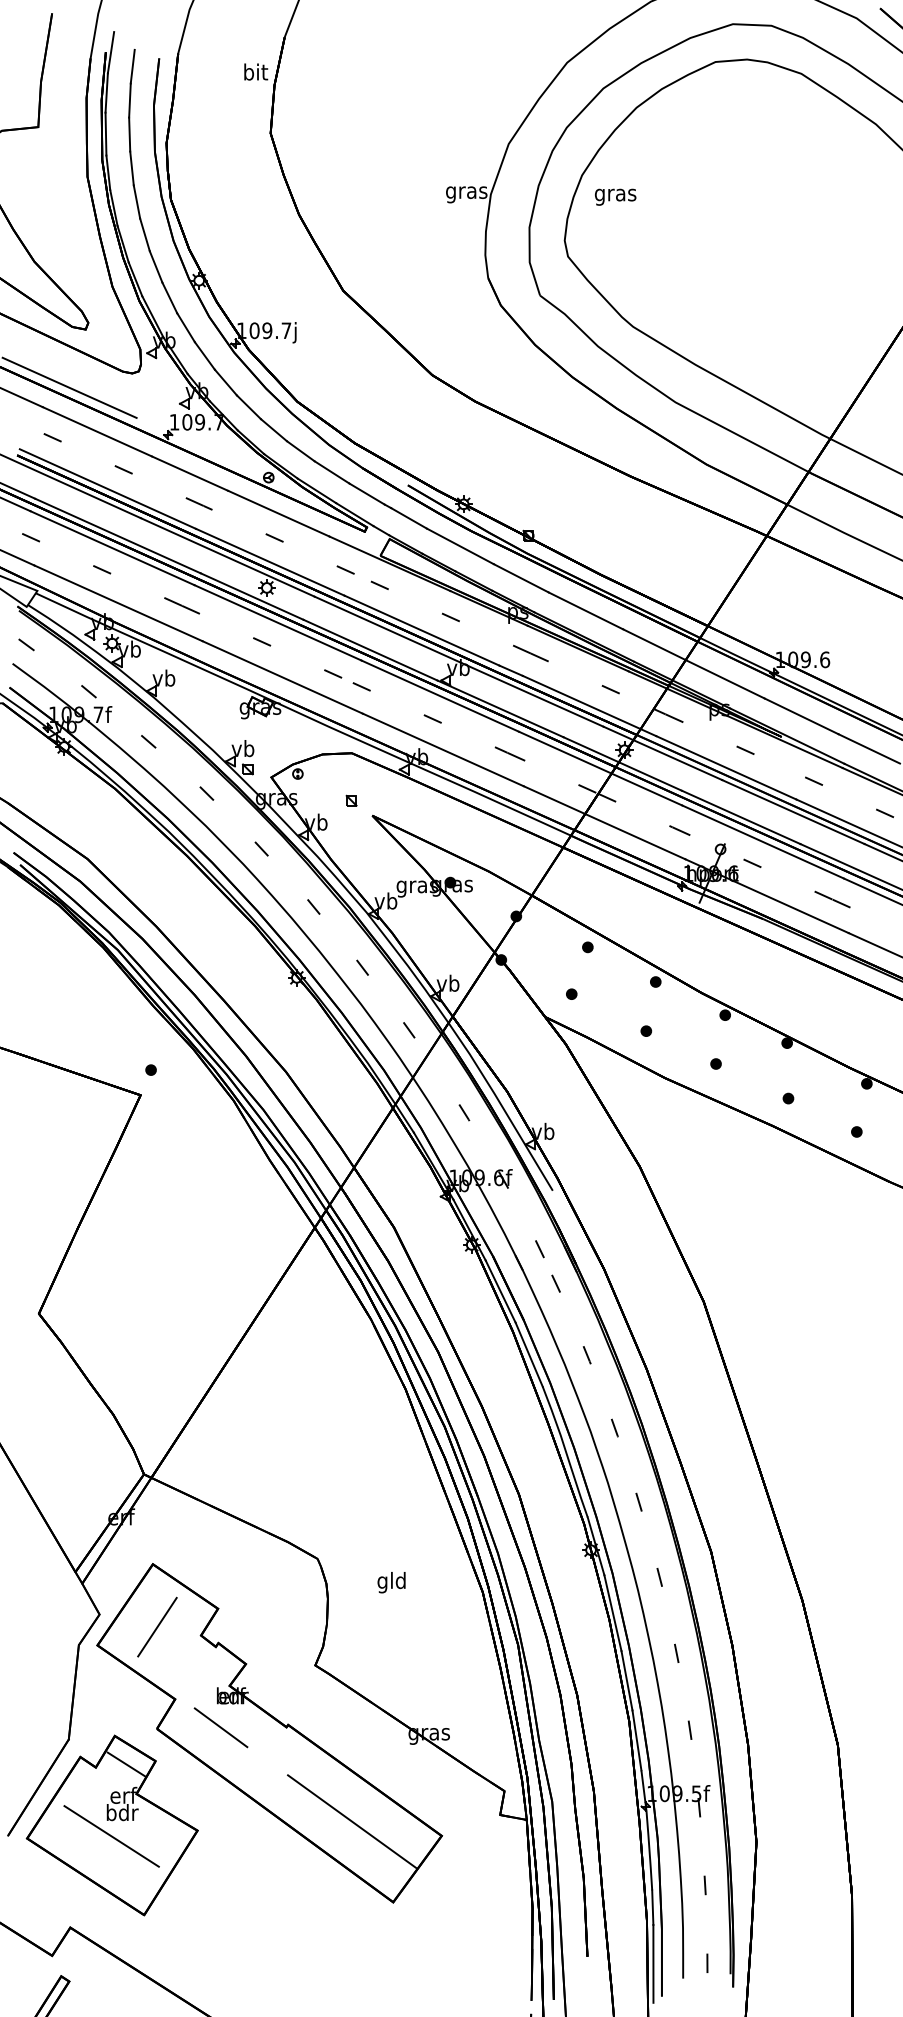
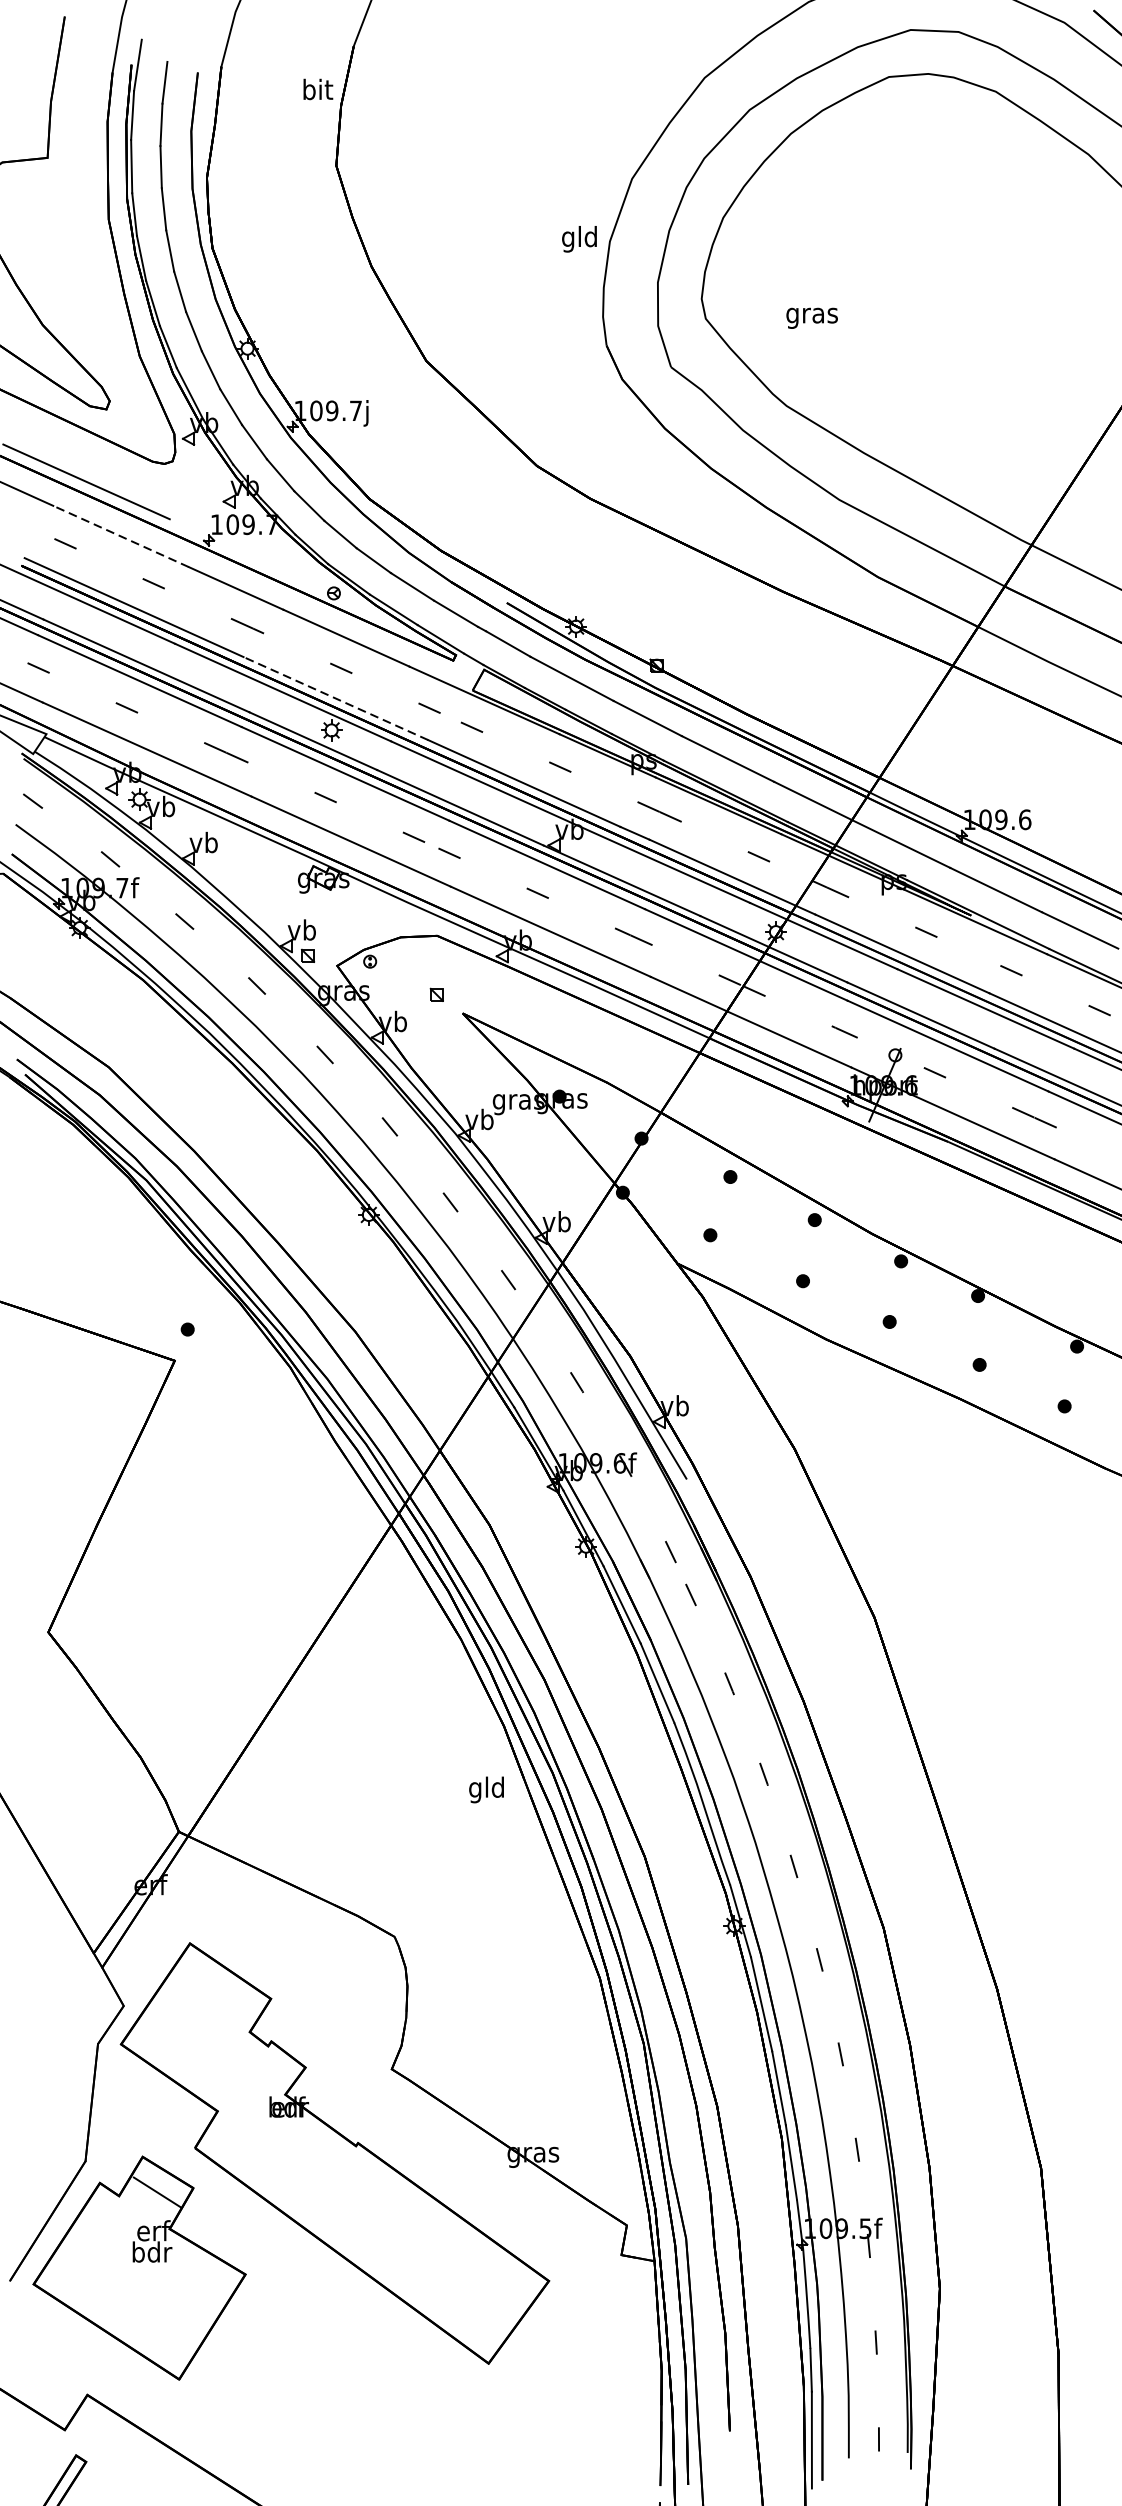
text: (466, 192) -> (579, 239), gras -> gld
text: (615, 196) -> (811, 317), moved
line: (97, 431) -> (121, 536), solid -> dashed
line: (269, 562) -> (334, 698), solid -> dashed
text: (391, 1582) -> (486, 1789), moved
line: (157, 1626) -> (195, 2020), removed
line: (220, 1727) -> (273, 2146), removed
line: (352, 1821) -> (437, 2263), removed
line: (111, 1836) -> (138, 2281), removed

